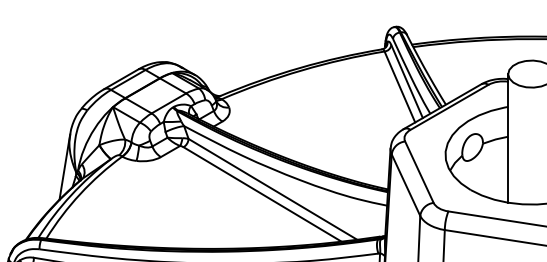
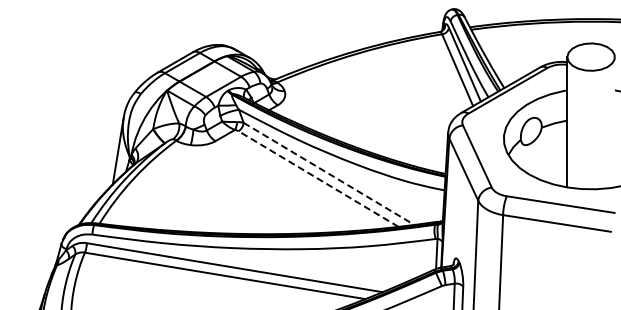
line: (273, 189) -> (329, 174), solid -> dashed
line: (262, 193) -> (318, 178), solid -> dashed

